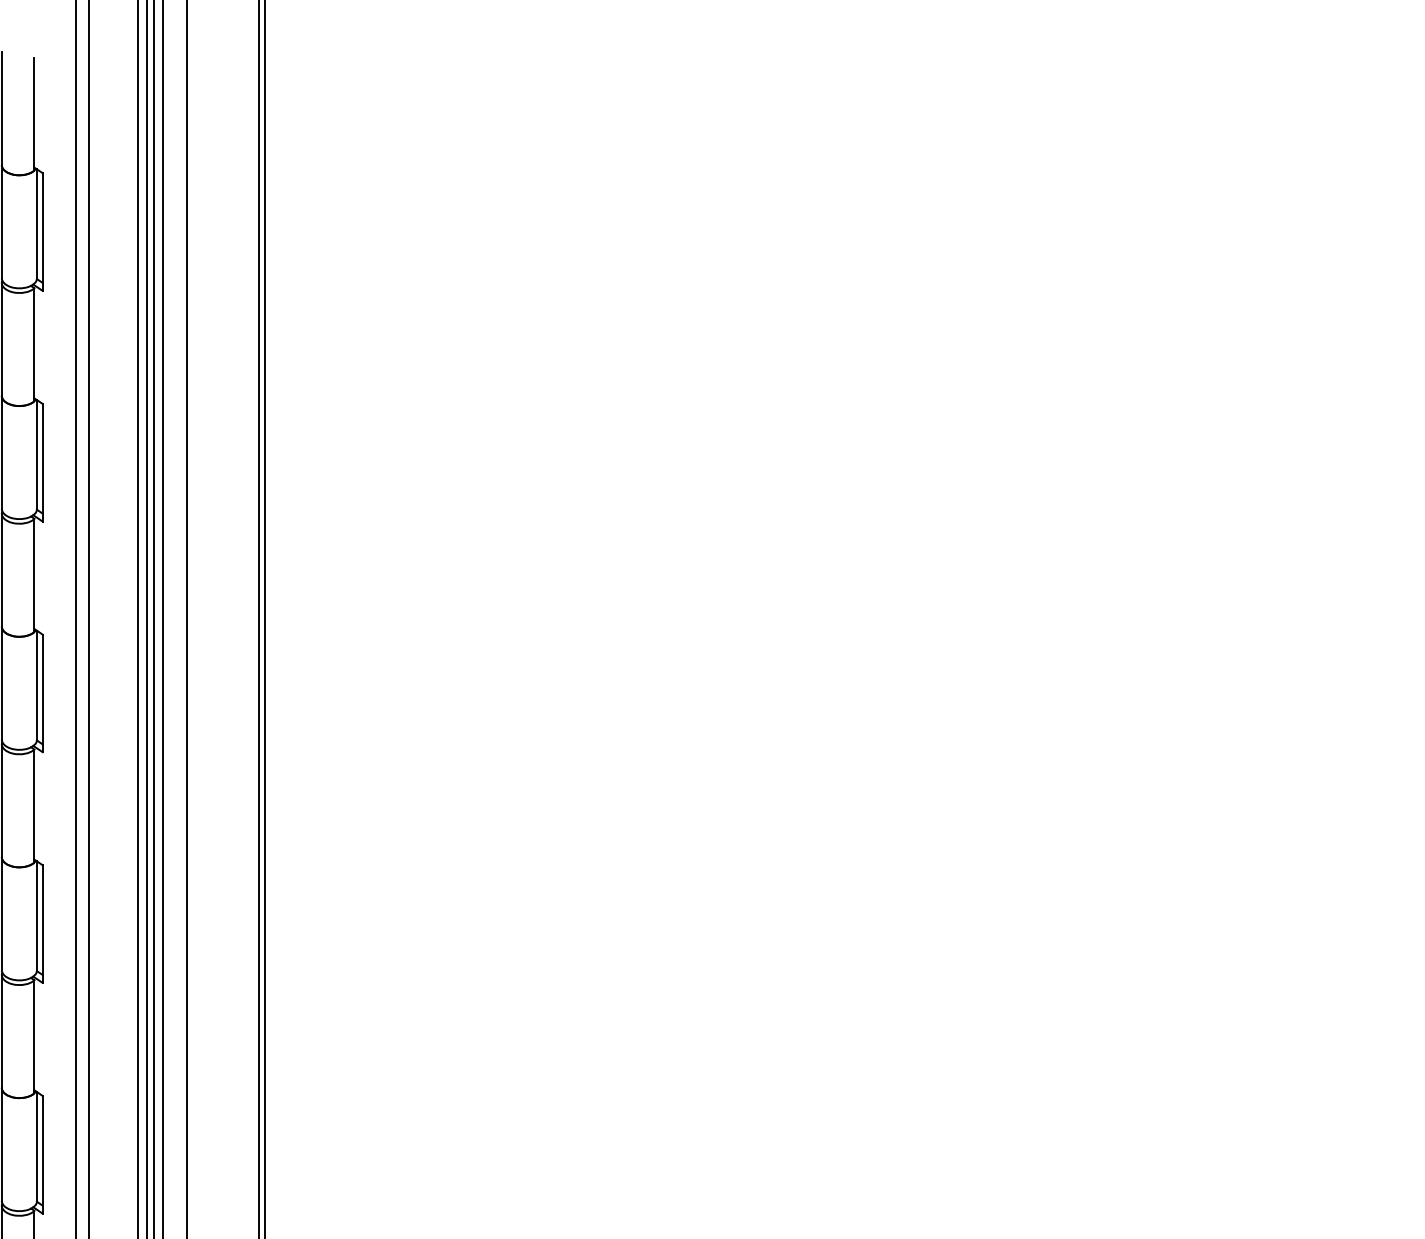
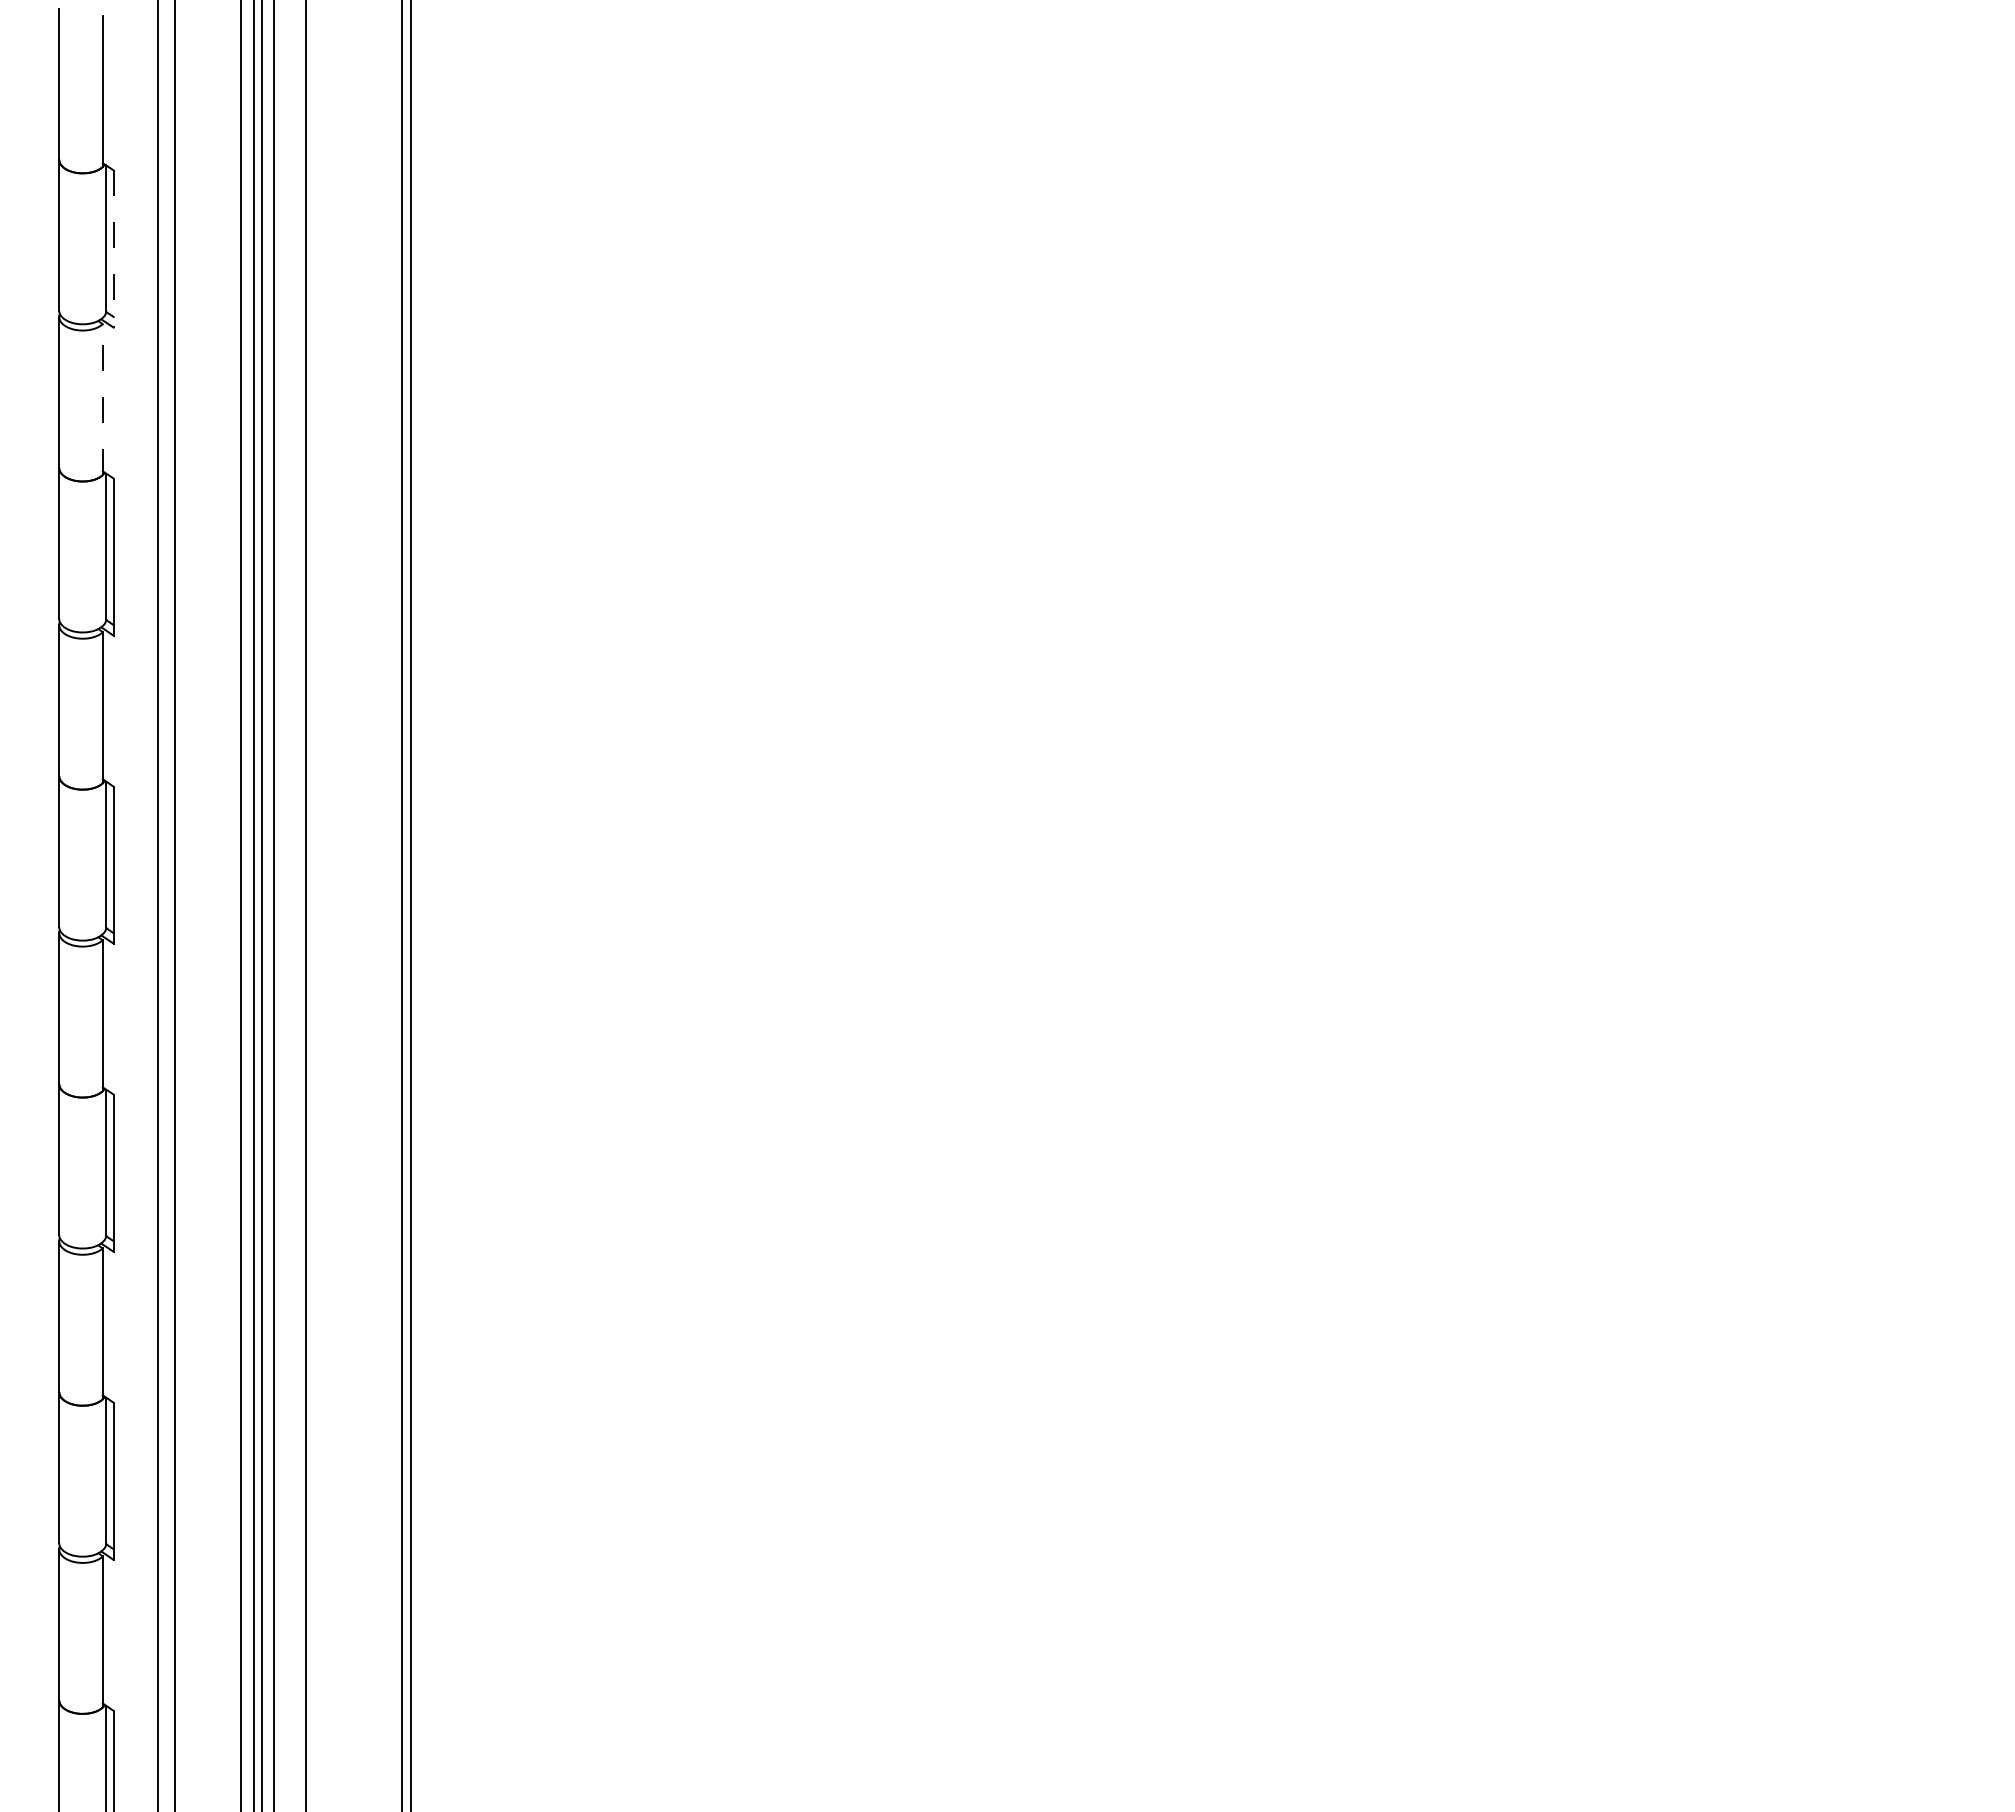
line: (42, 232) -> (113, 249), solid -> dashed
line: (34, 344) -> (102, 399), solid -> dashed

